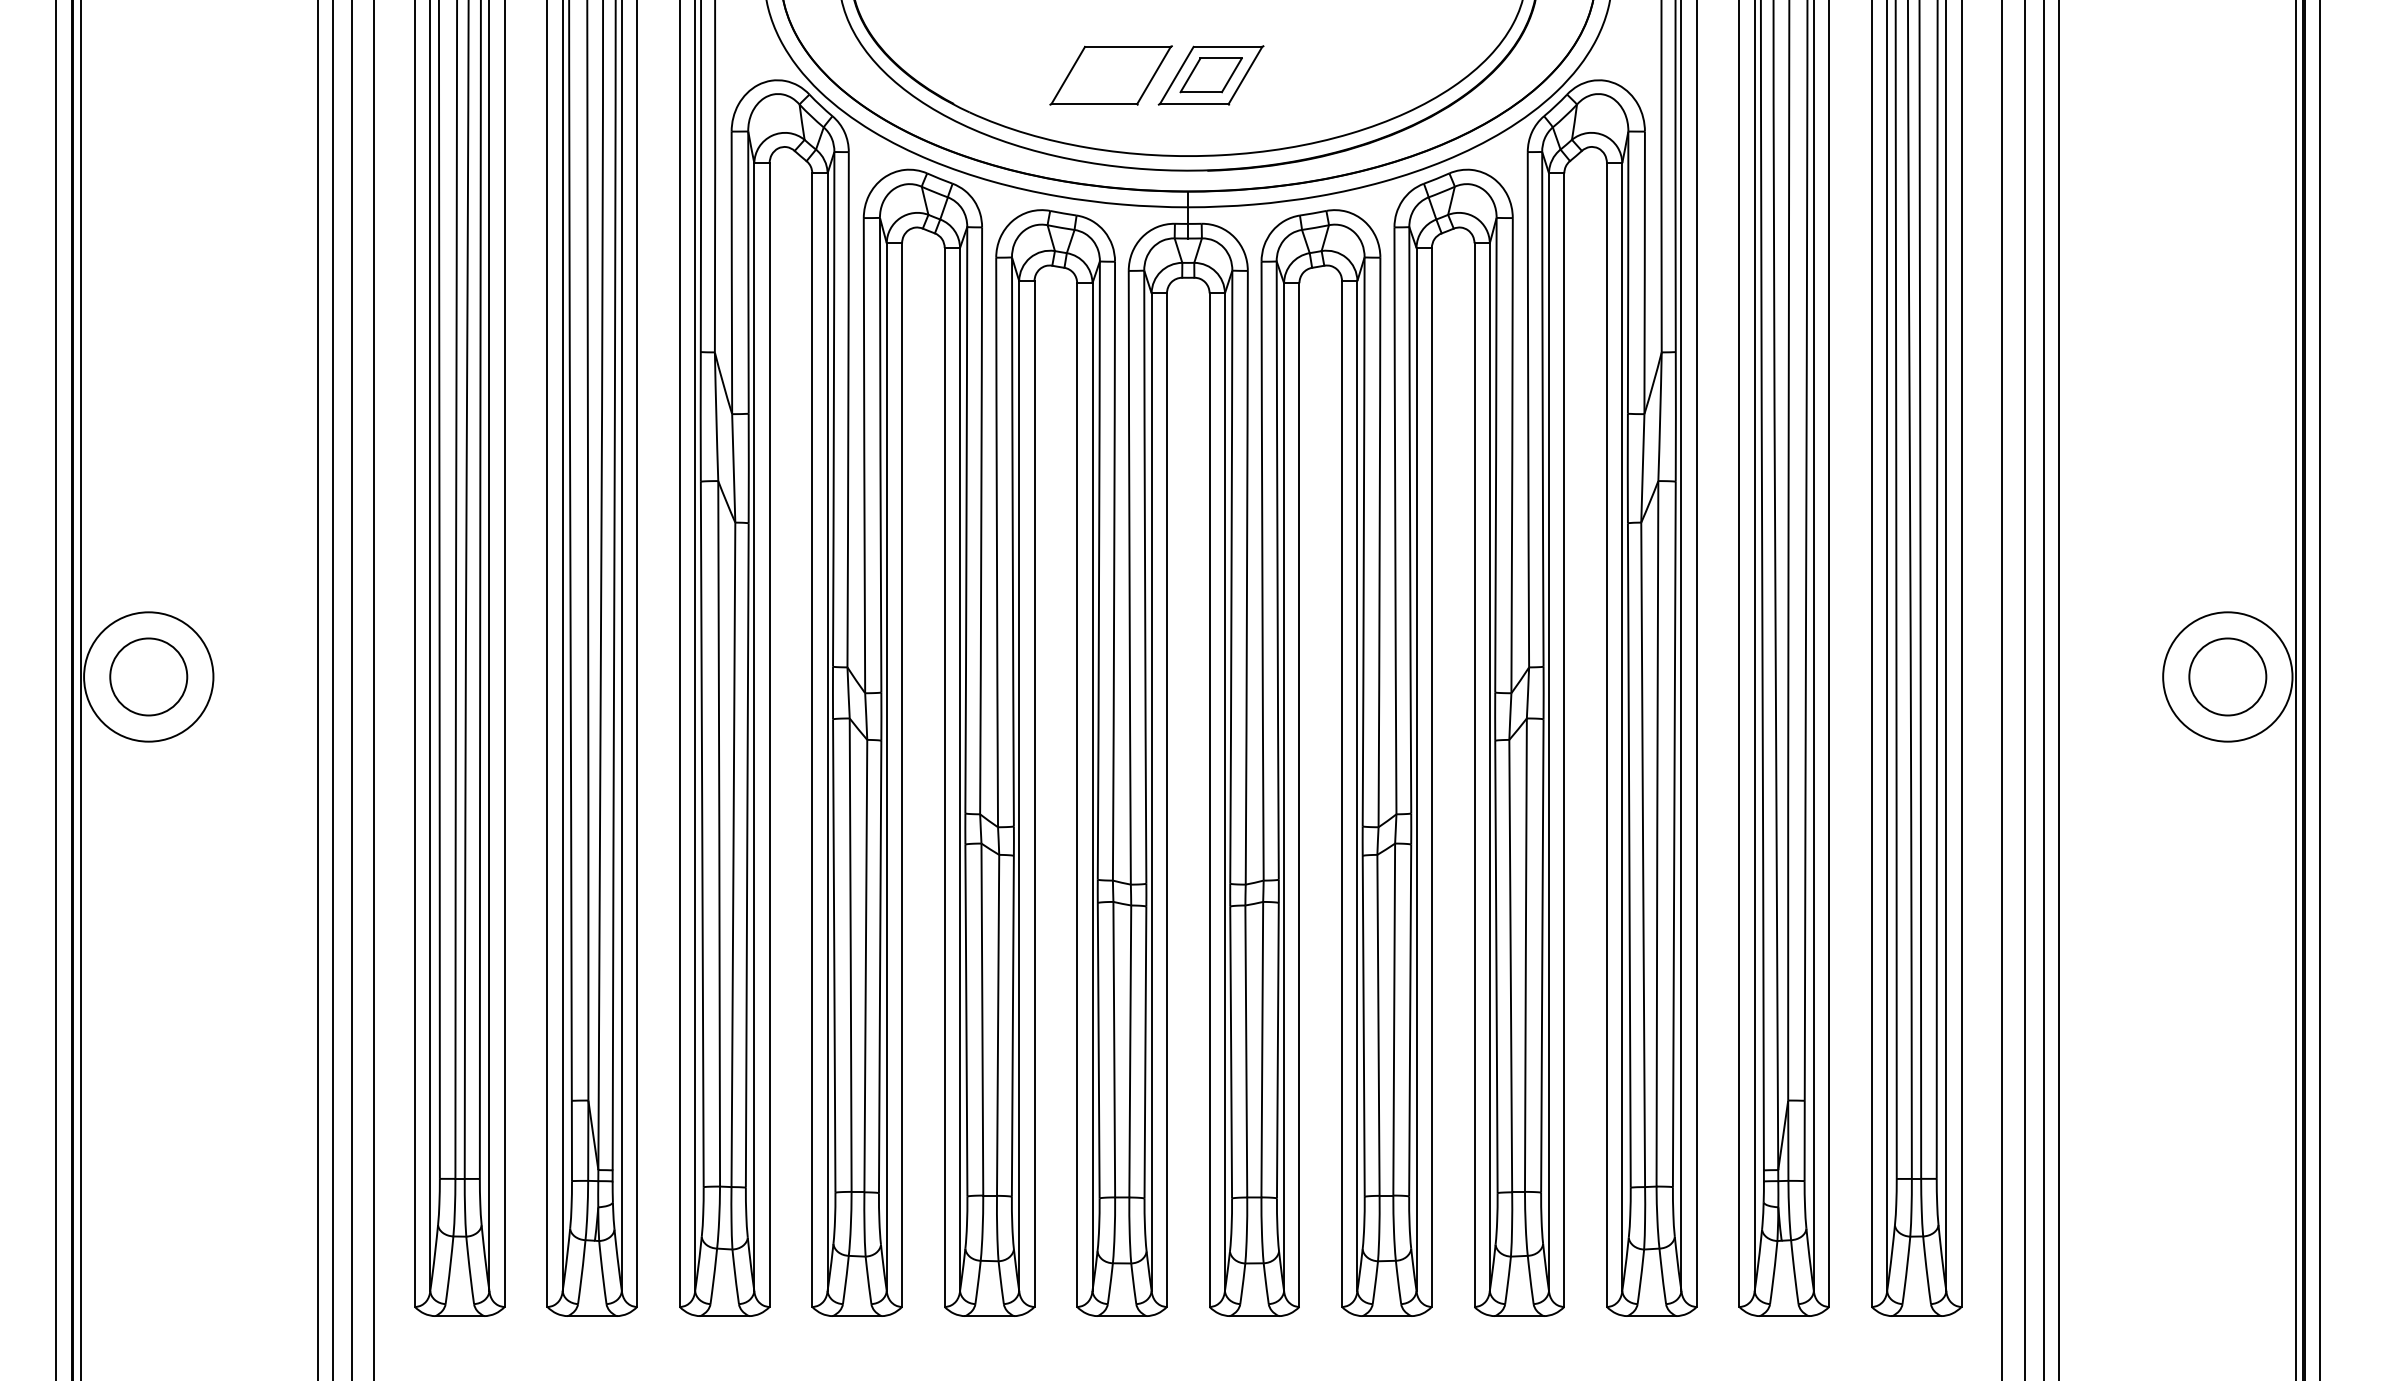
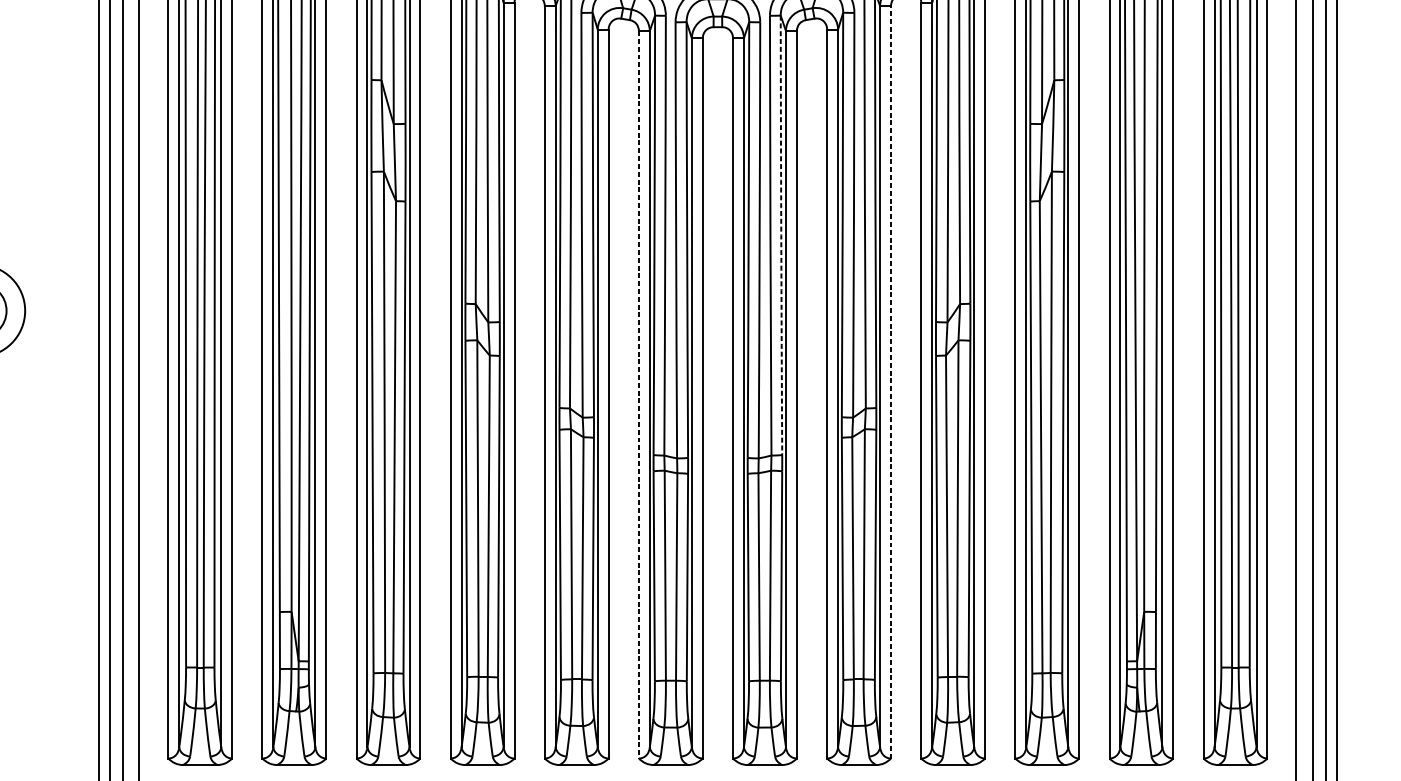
arc: (1277, 570) -> (781, 235), solid -> dashed
line: (1431, 776) -> (890, 381), solid -> dashed
line: (1077, 795) -> (639, 395), solid -> dashed

